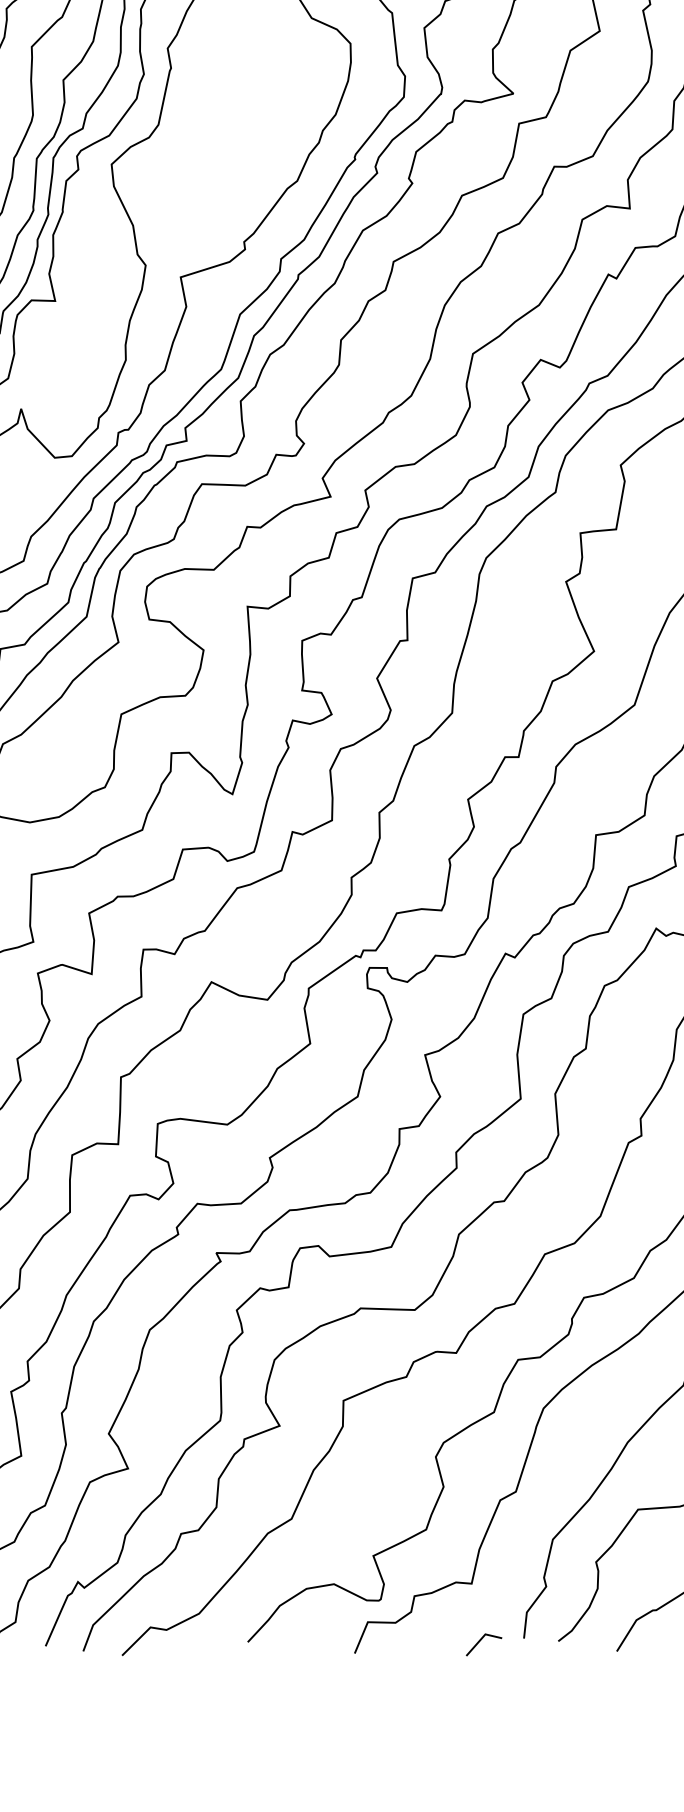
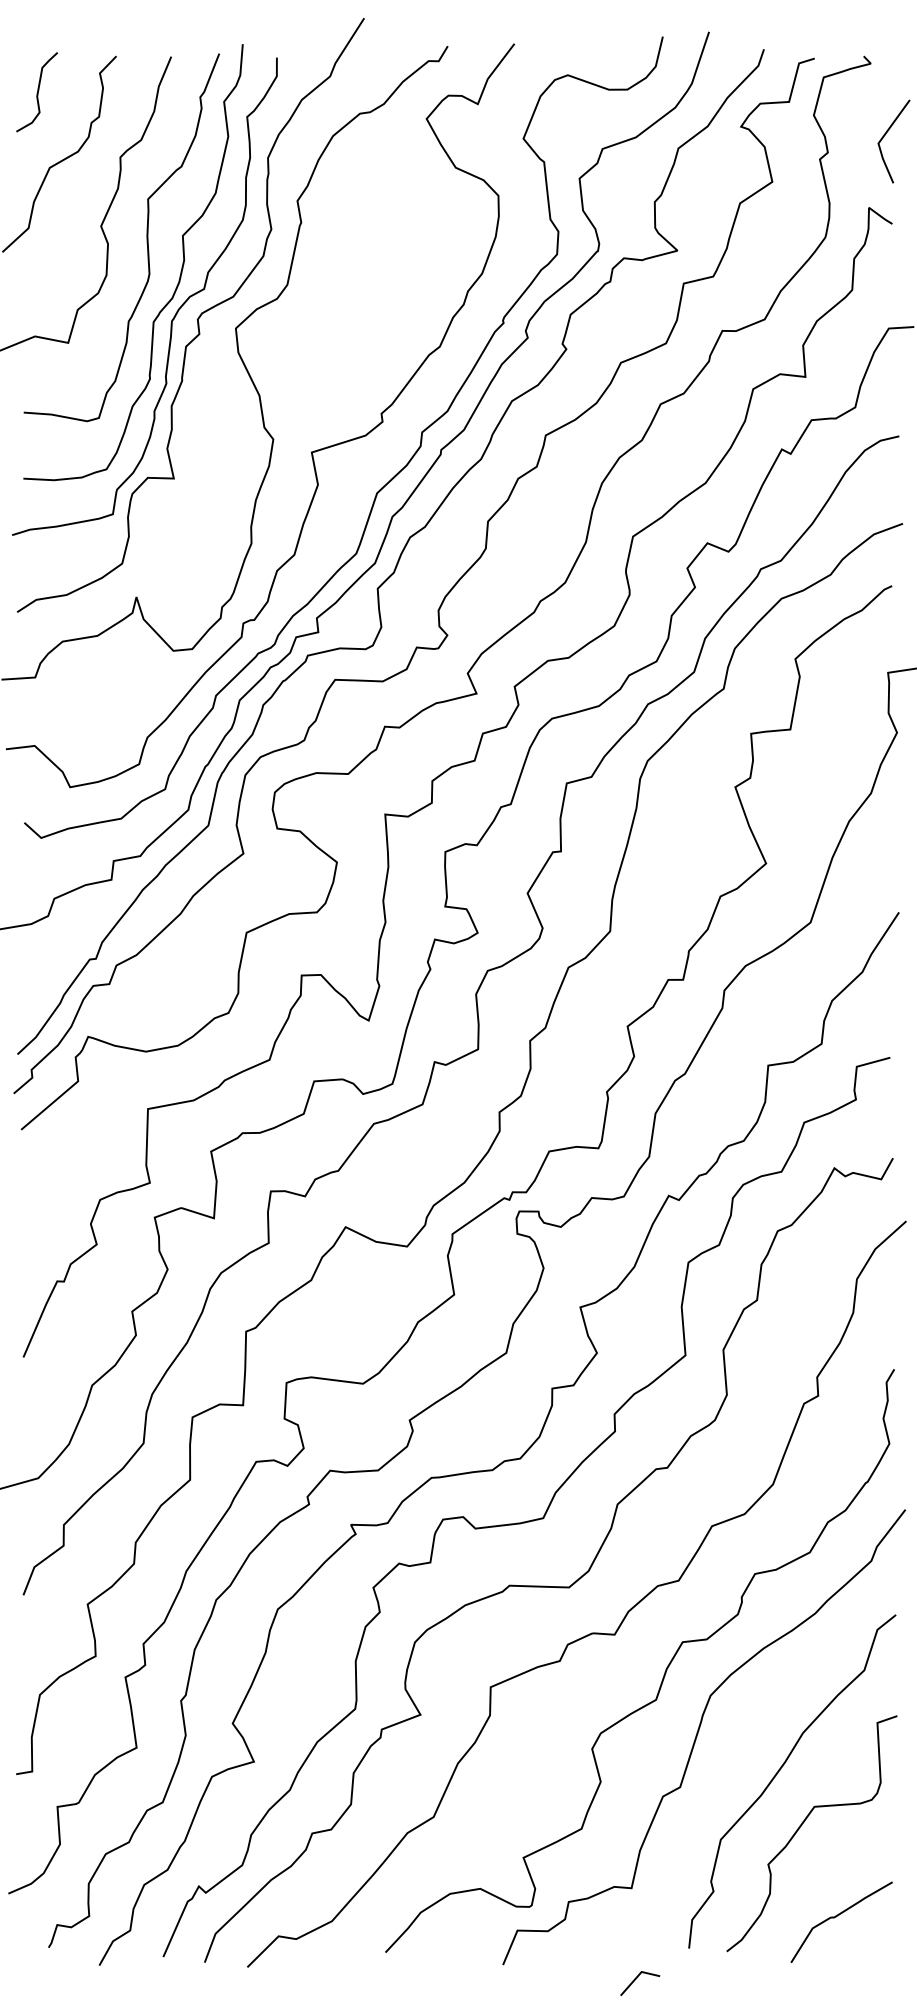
line: (480, 1641) -> (636, 1979), moved

